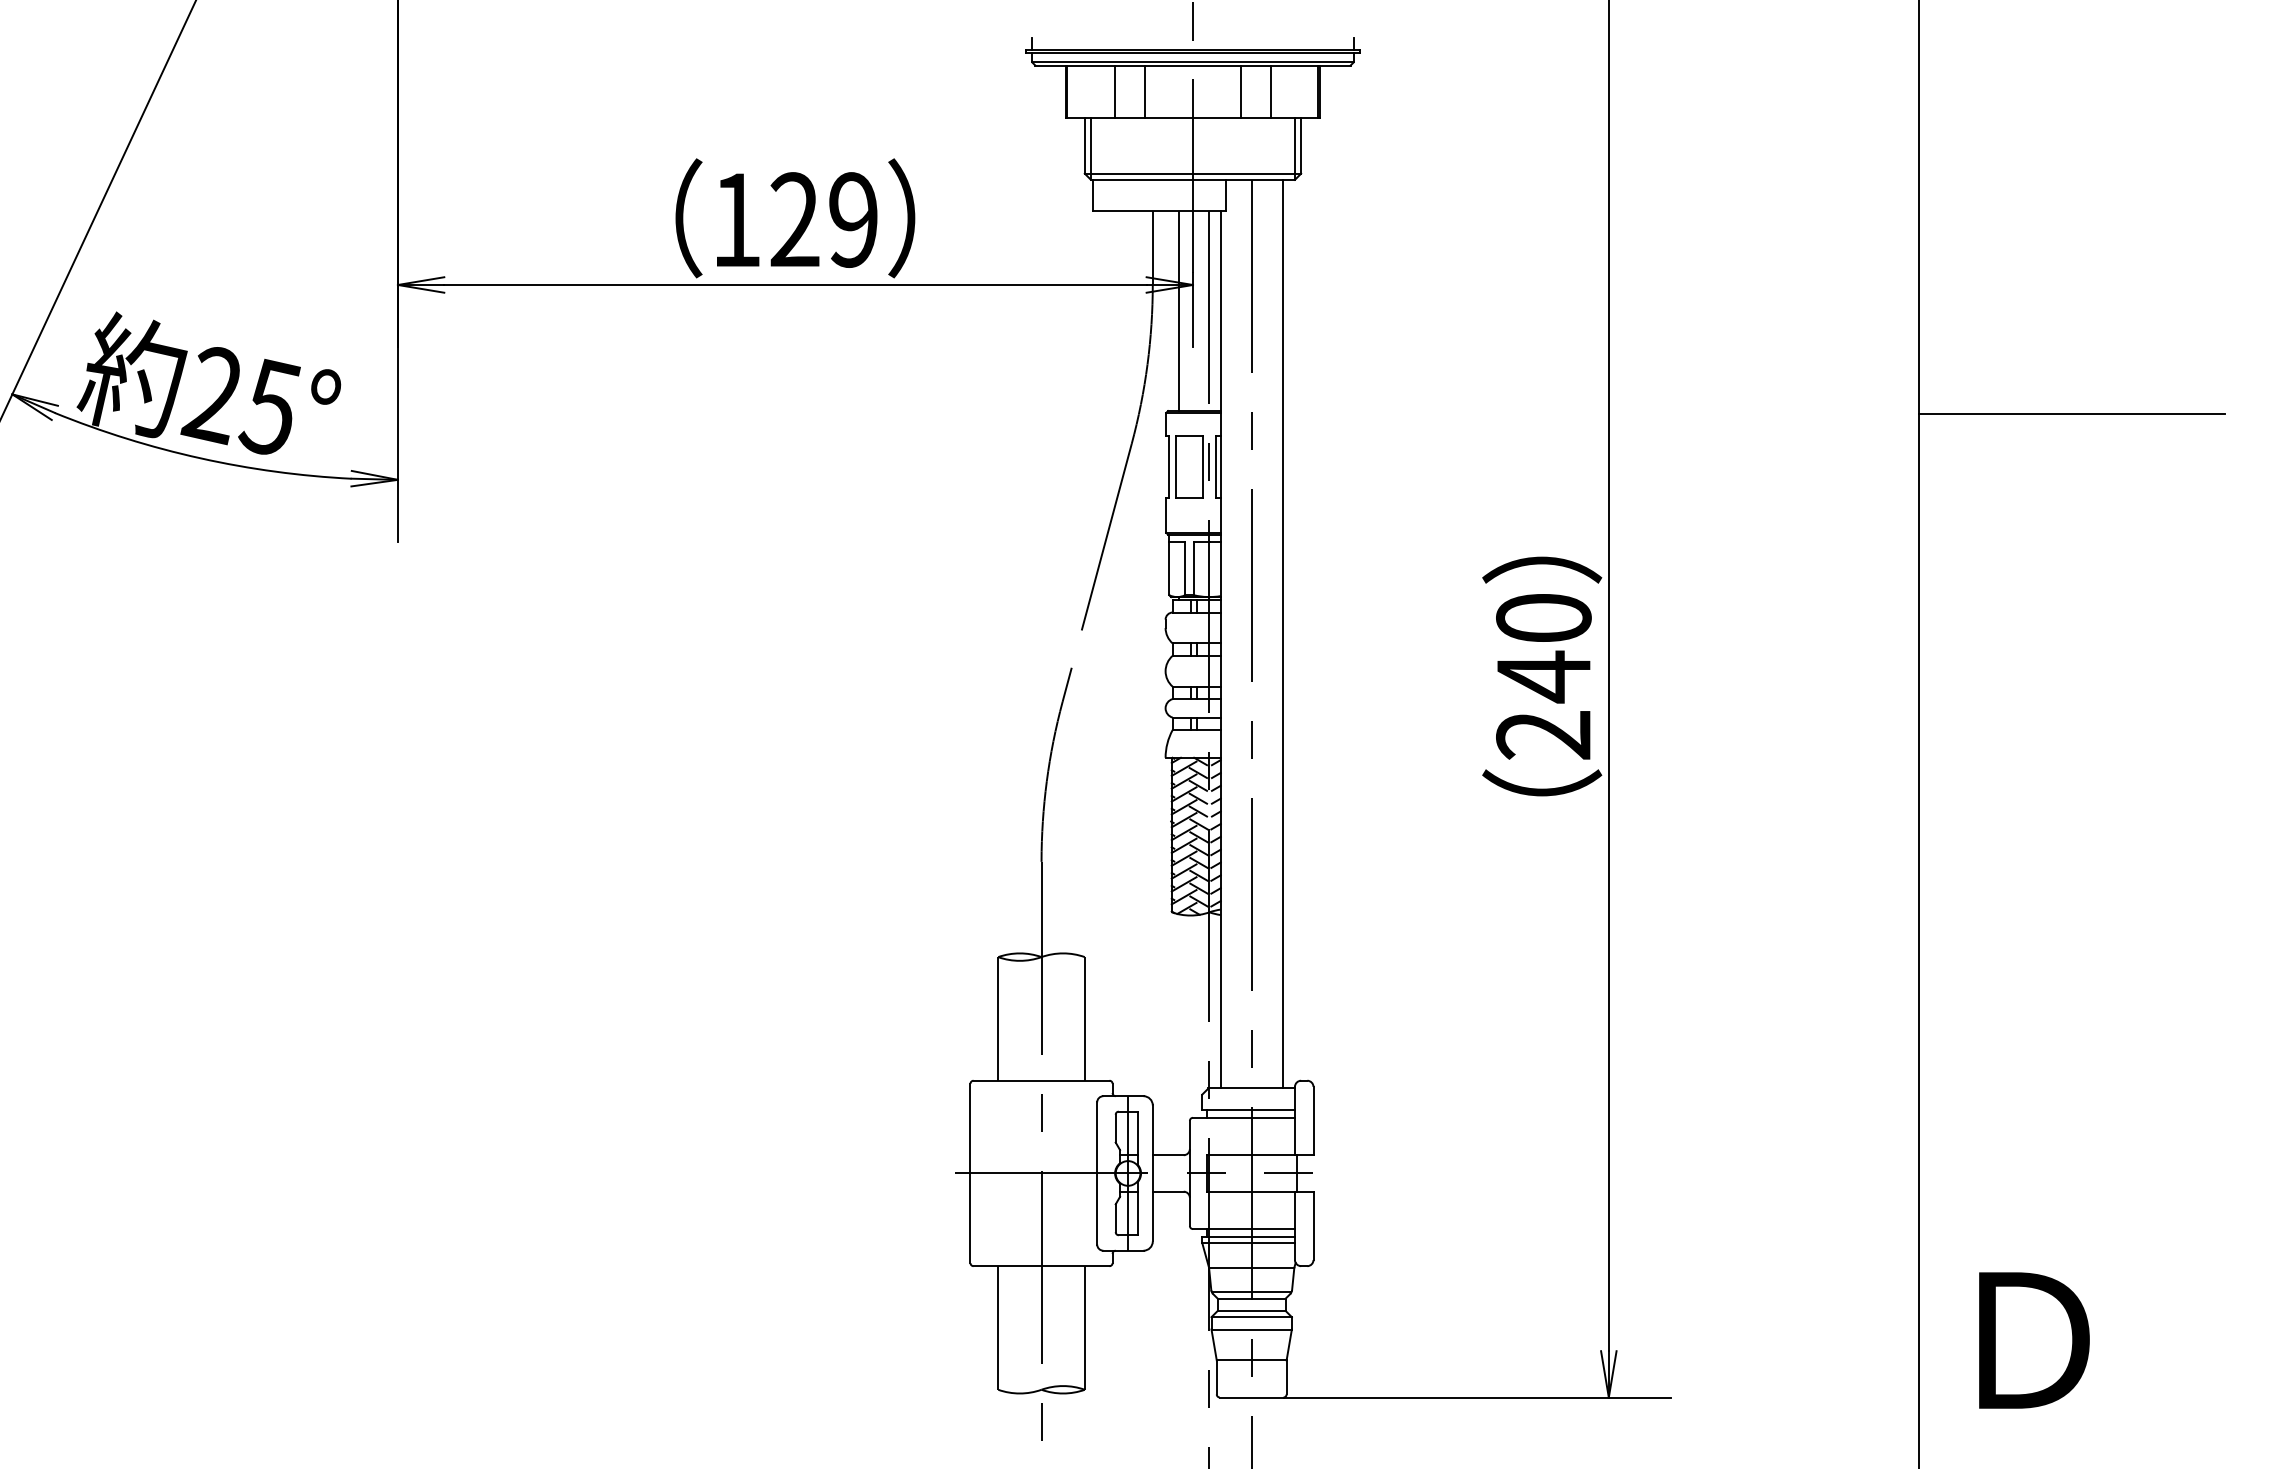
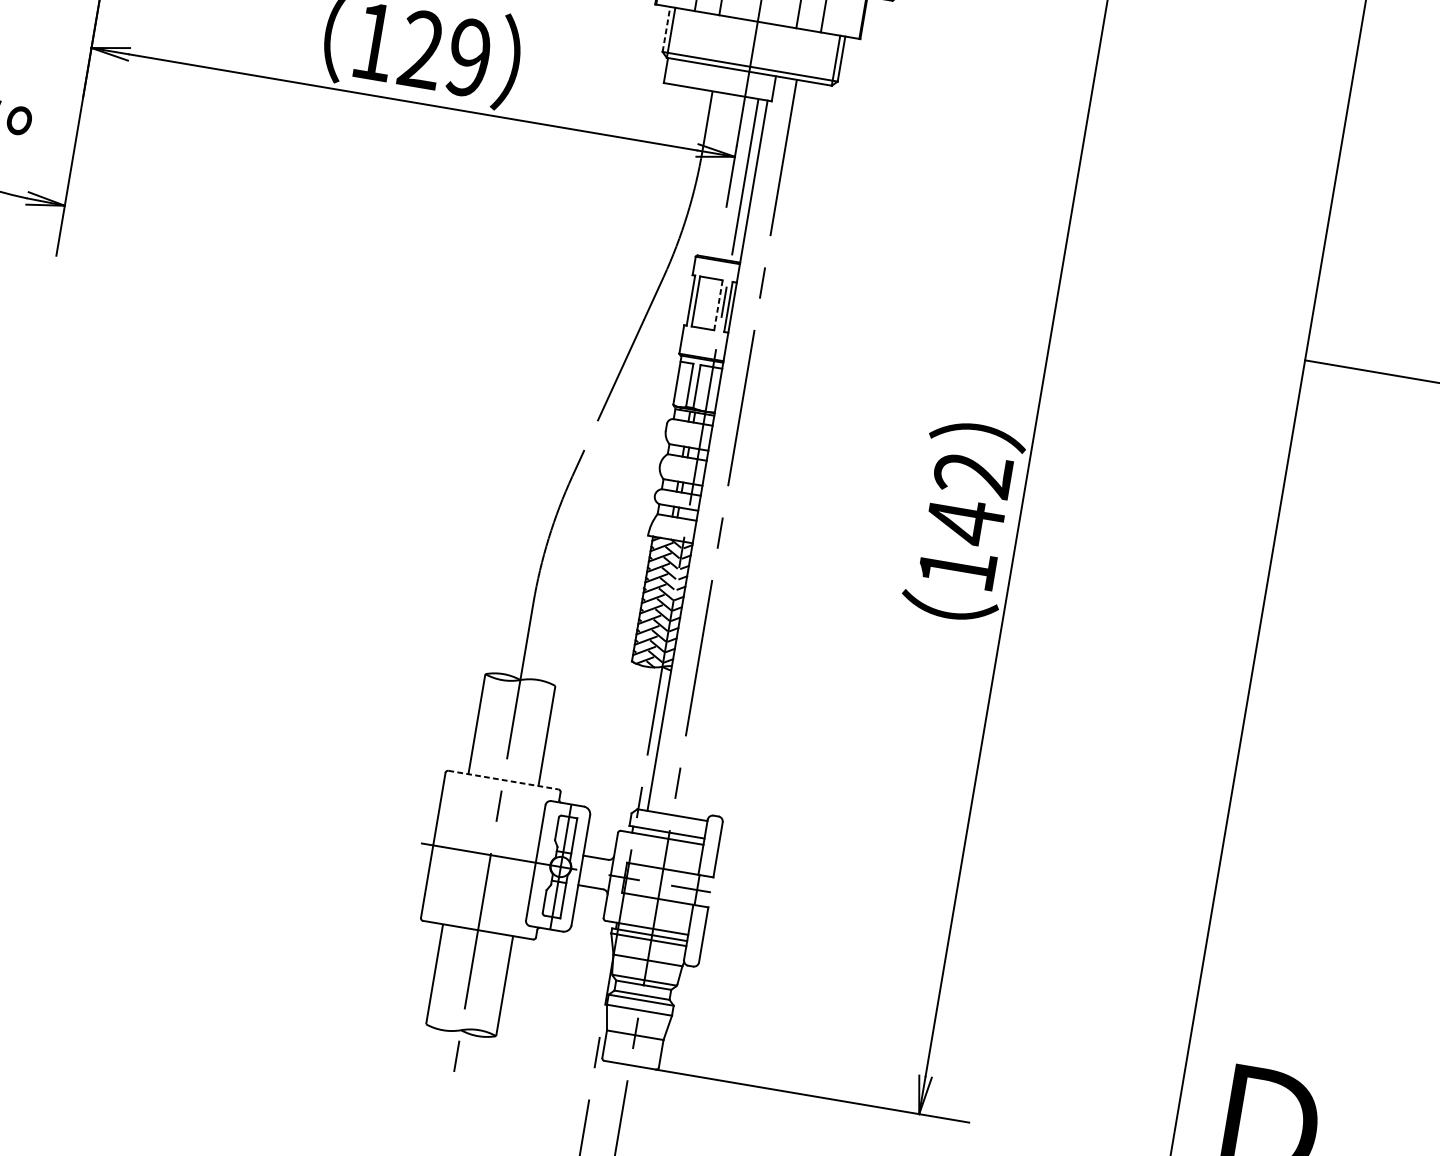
line: (1084, 145) -> (666, 29), solid -> dashed
line: (1178, 311) -> (719, 176), removed
line: (1203, 466) -> (718, 305), solid -> dashed
line: (1282, 633) -> (759, 451), removed
text: (1543, 676) -> (965, 521), 240 -> 142
line: (1041, 1080) -> (503, 779), solid -> dashed

